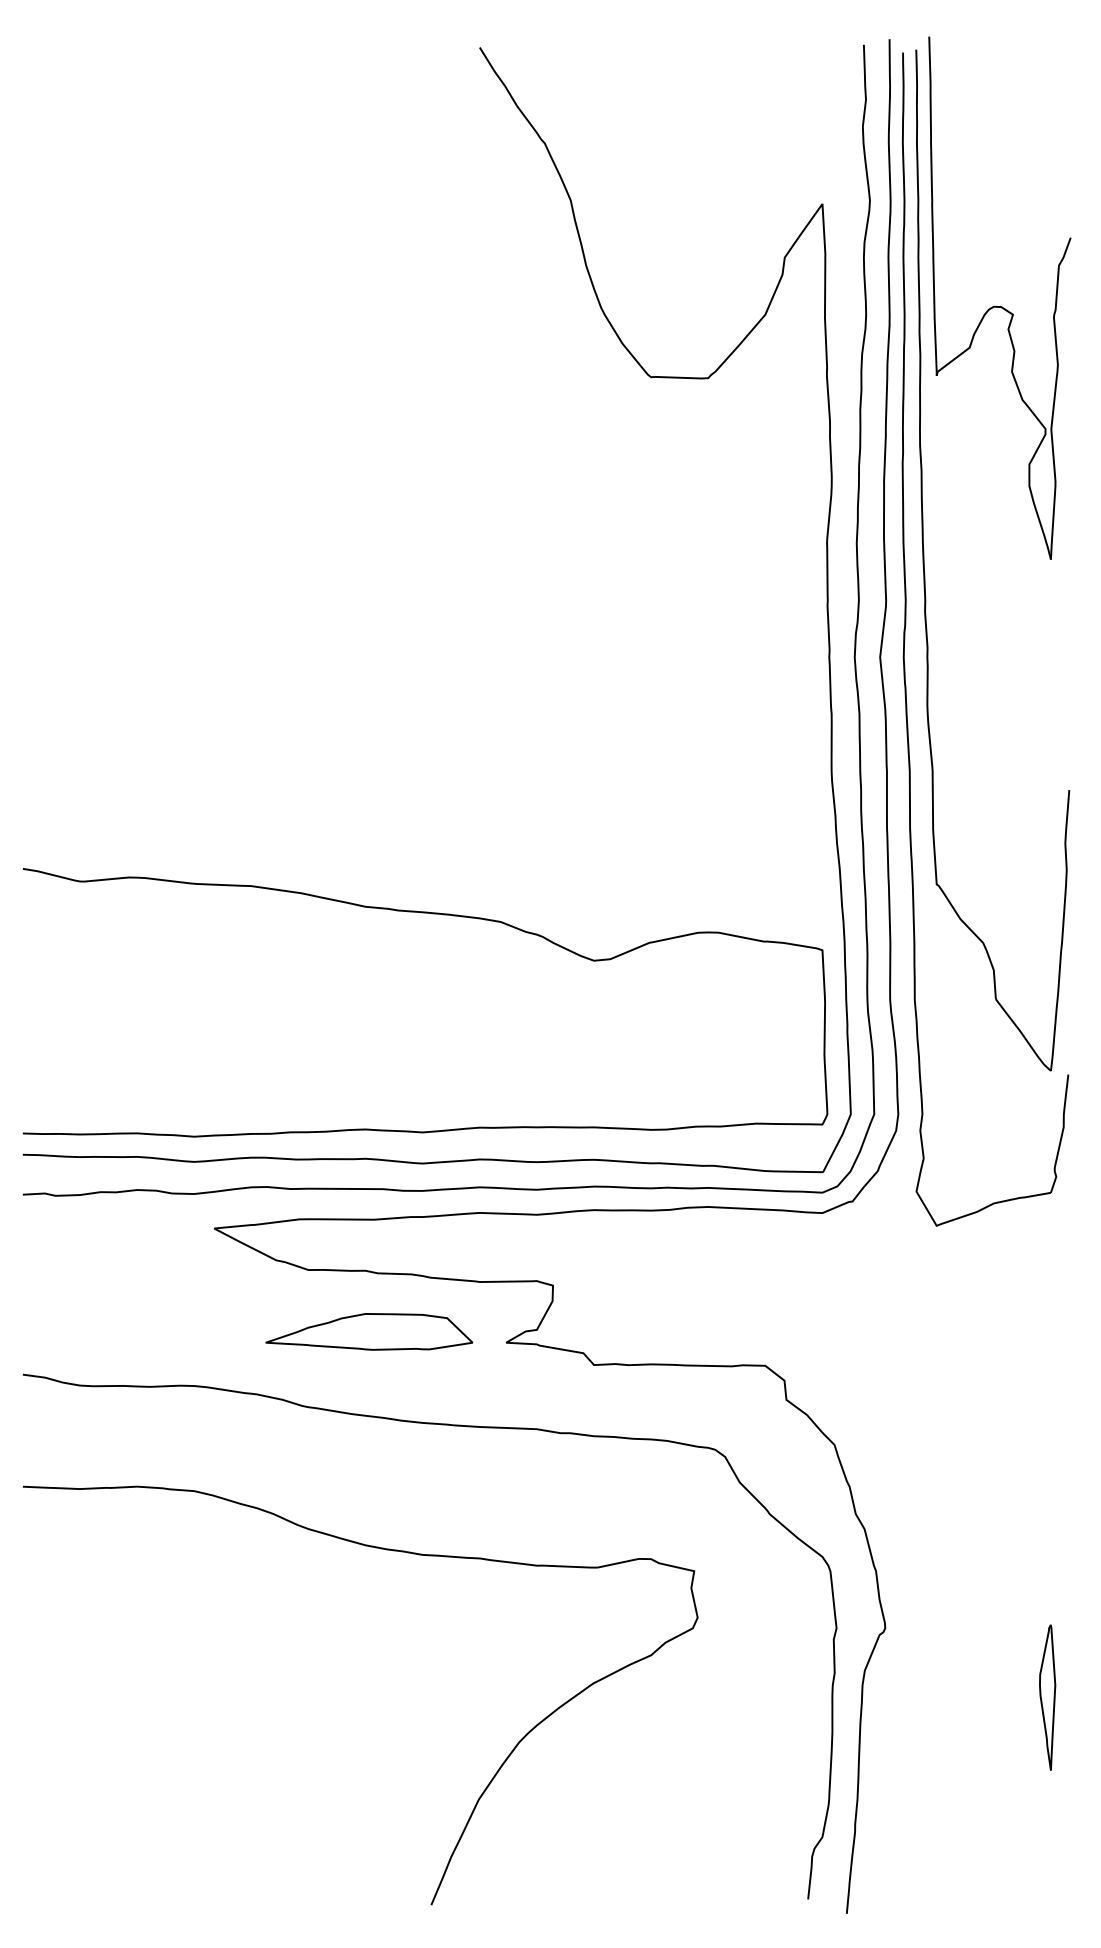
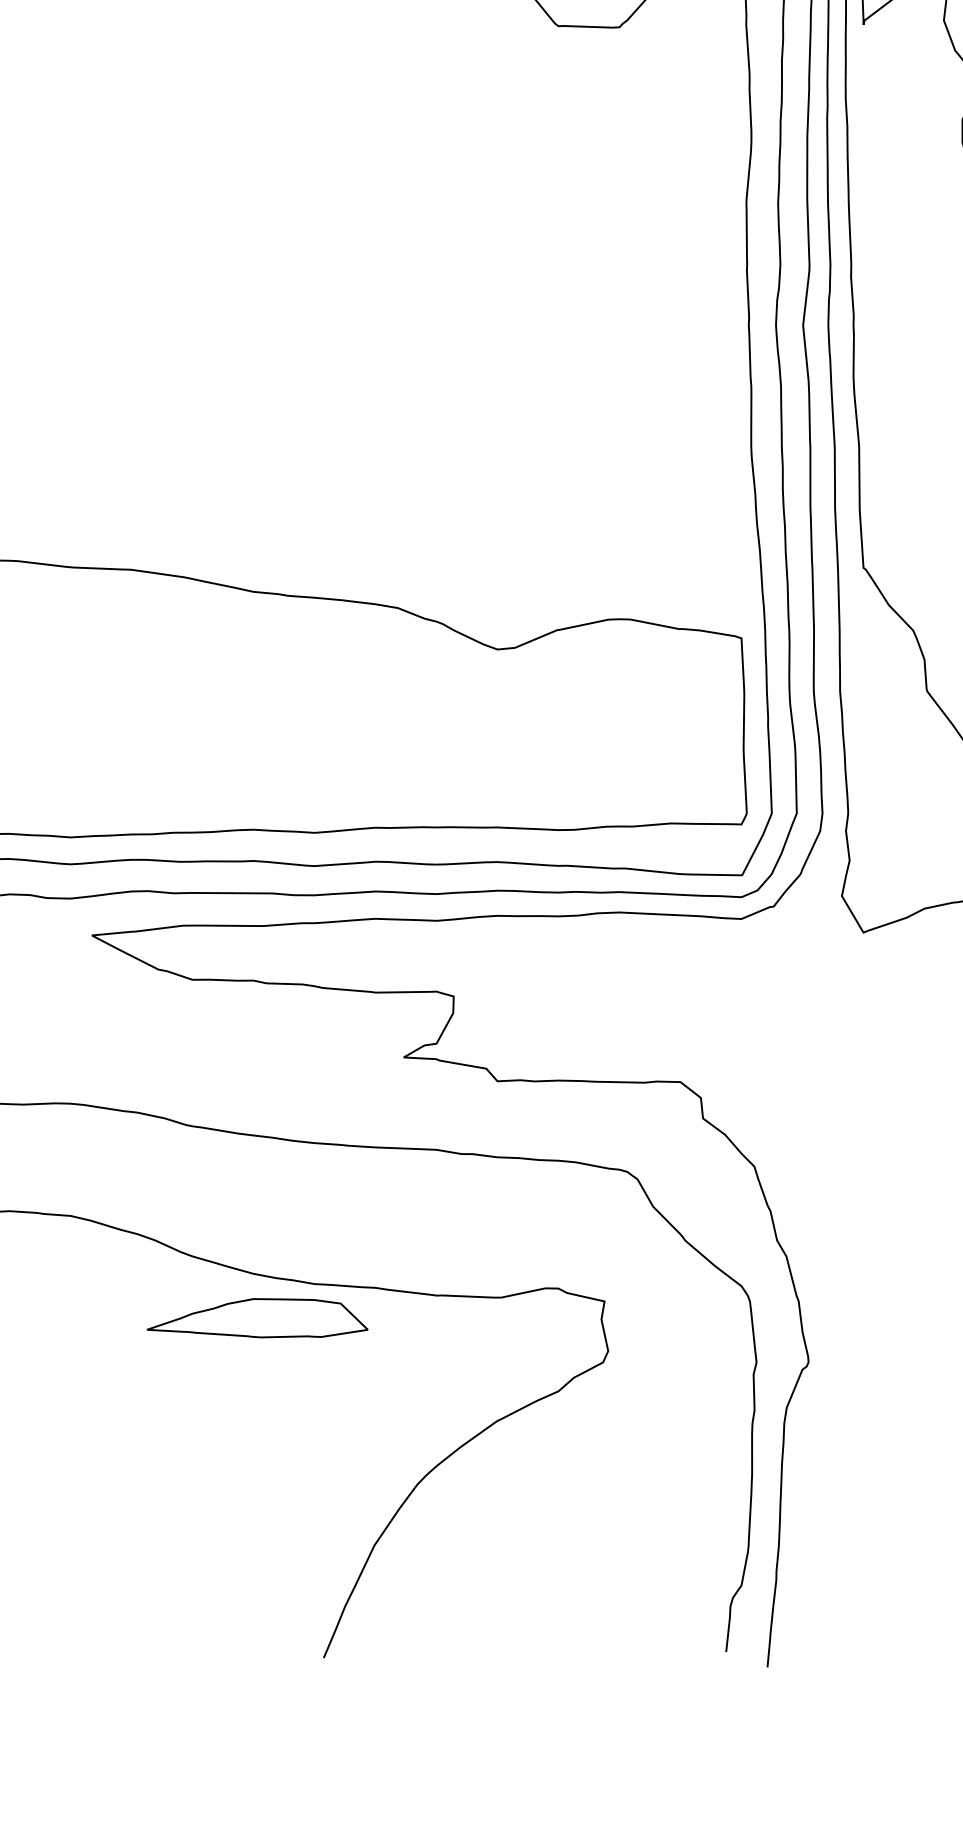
part: (369, 1331) -> (257, 1317), moved

